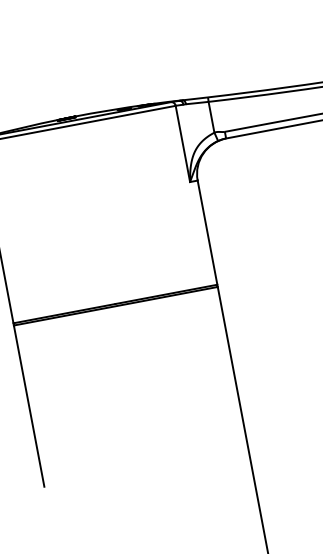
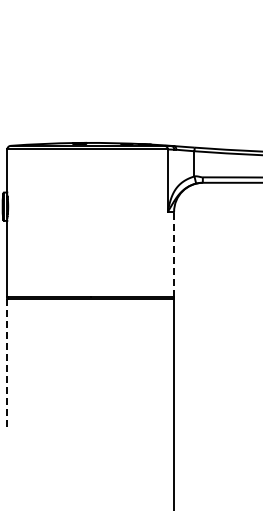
line: (208, 232) -> (174, 254), solid -> dashed
line: (29, 405) -> (7, 364), solid -> dashed

